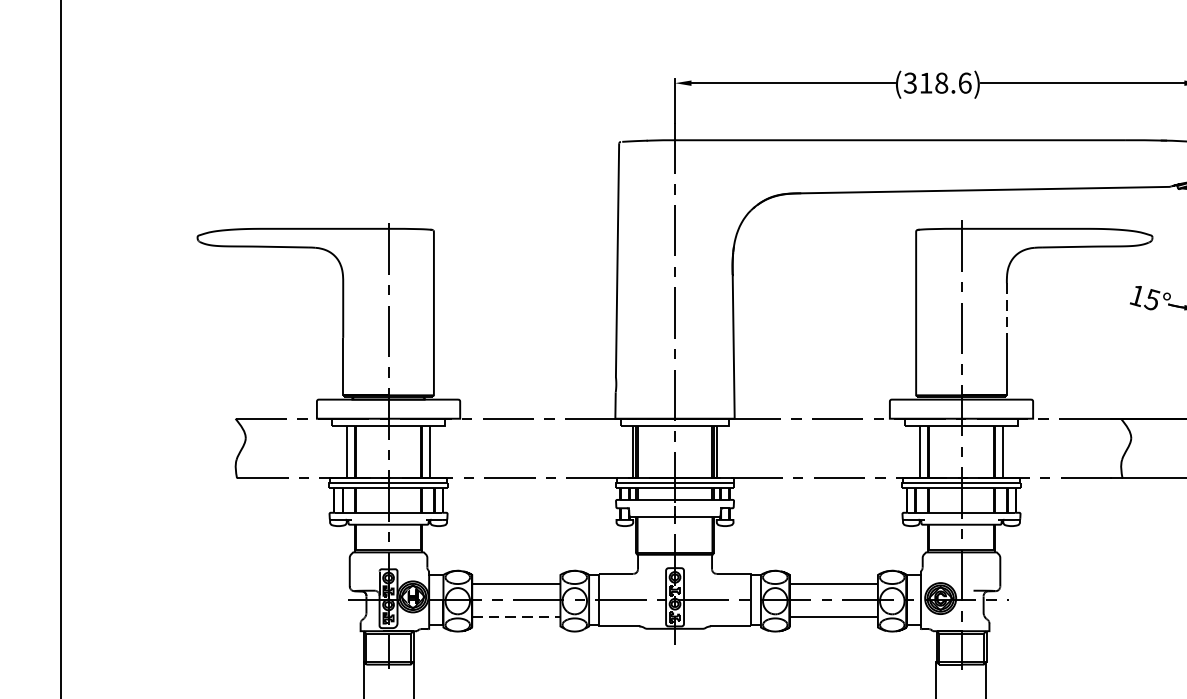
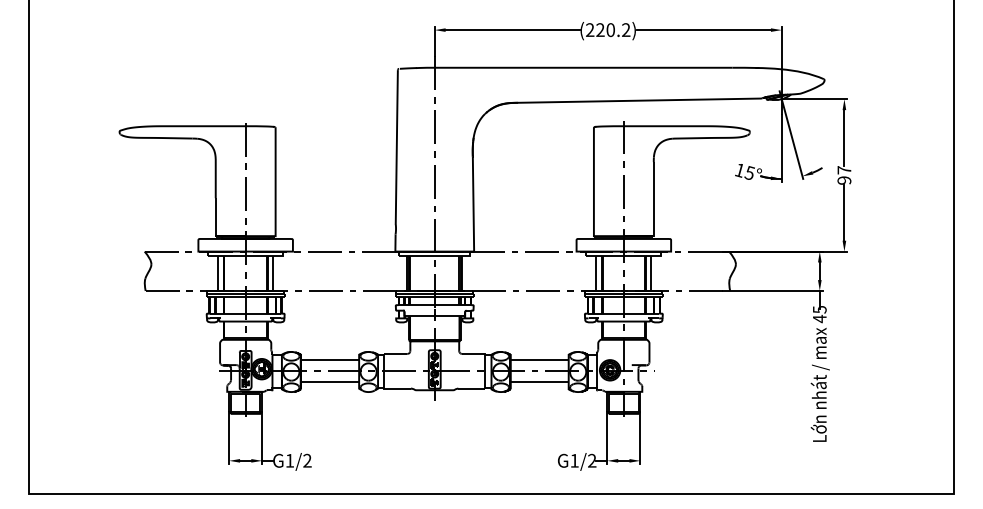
text: (936, 83) -> (607, 30), (318.6) -> (220.2)
line: (1006, 311) -> (653, 180), dashed -> solid
line: (517, 617) -> (330, 382), dashed -> solid

